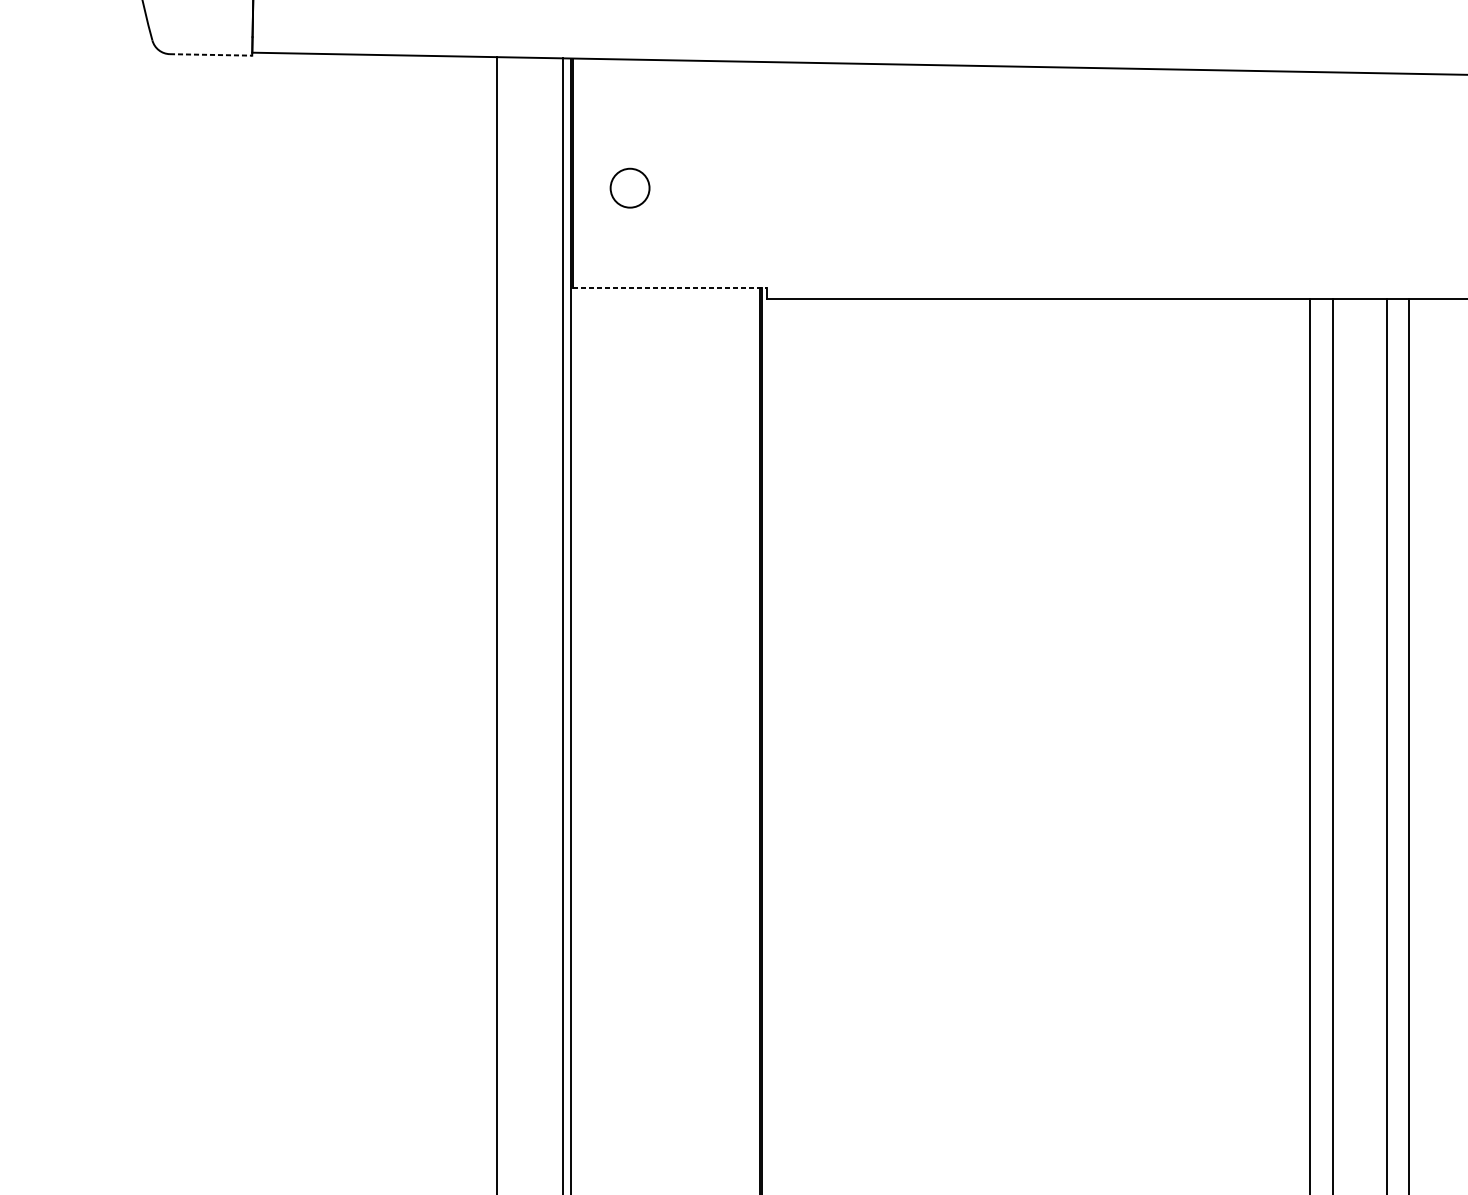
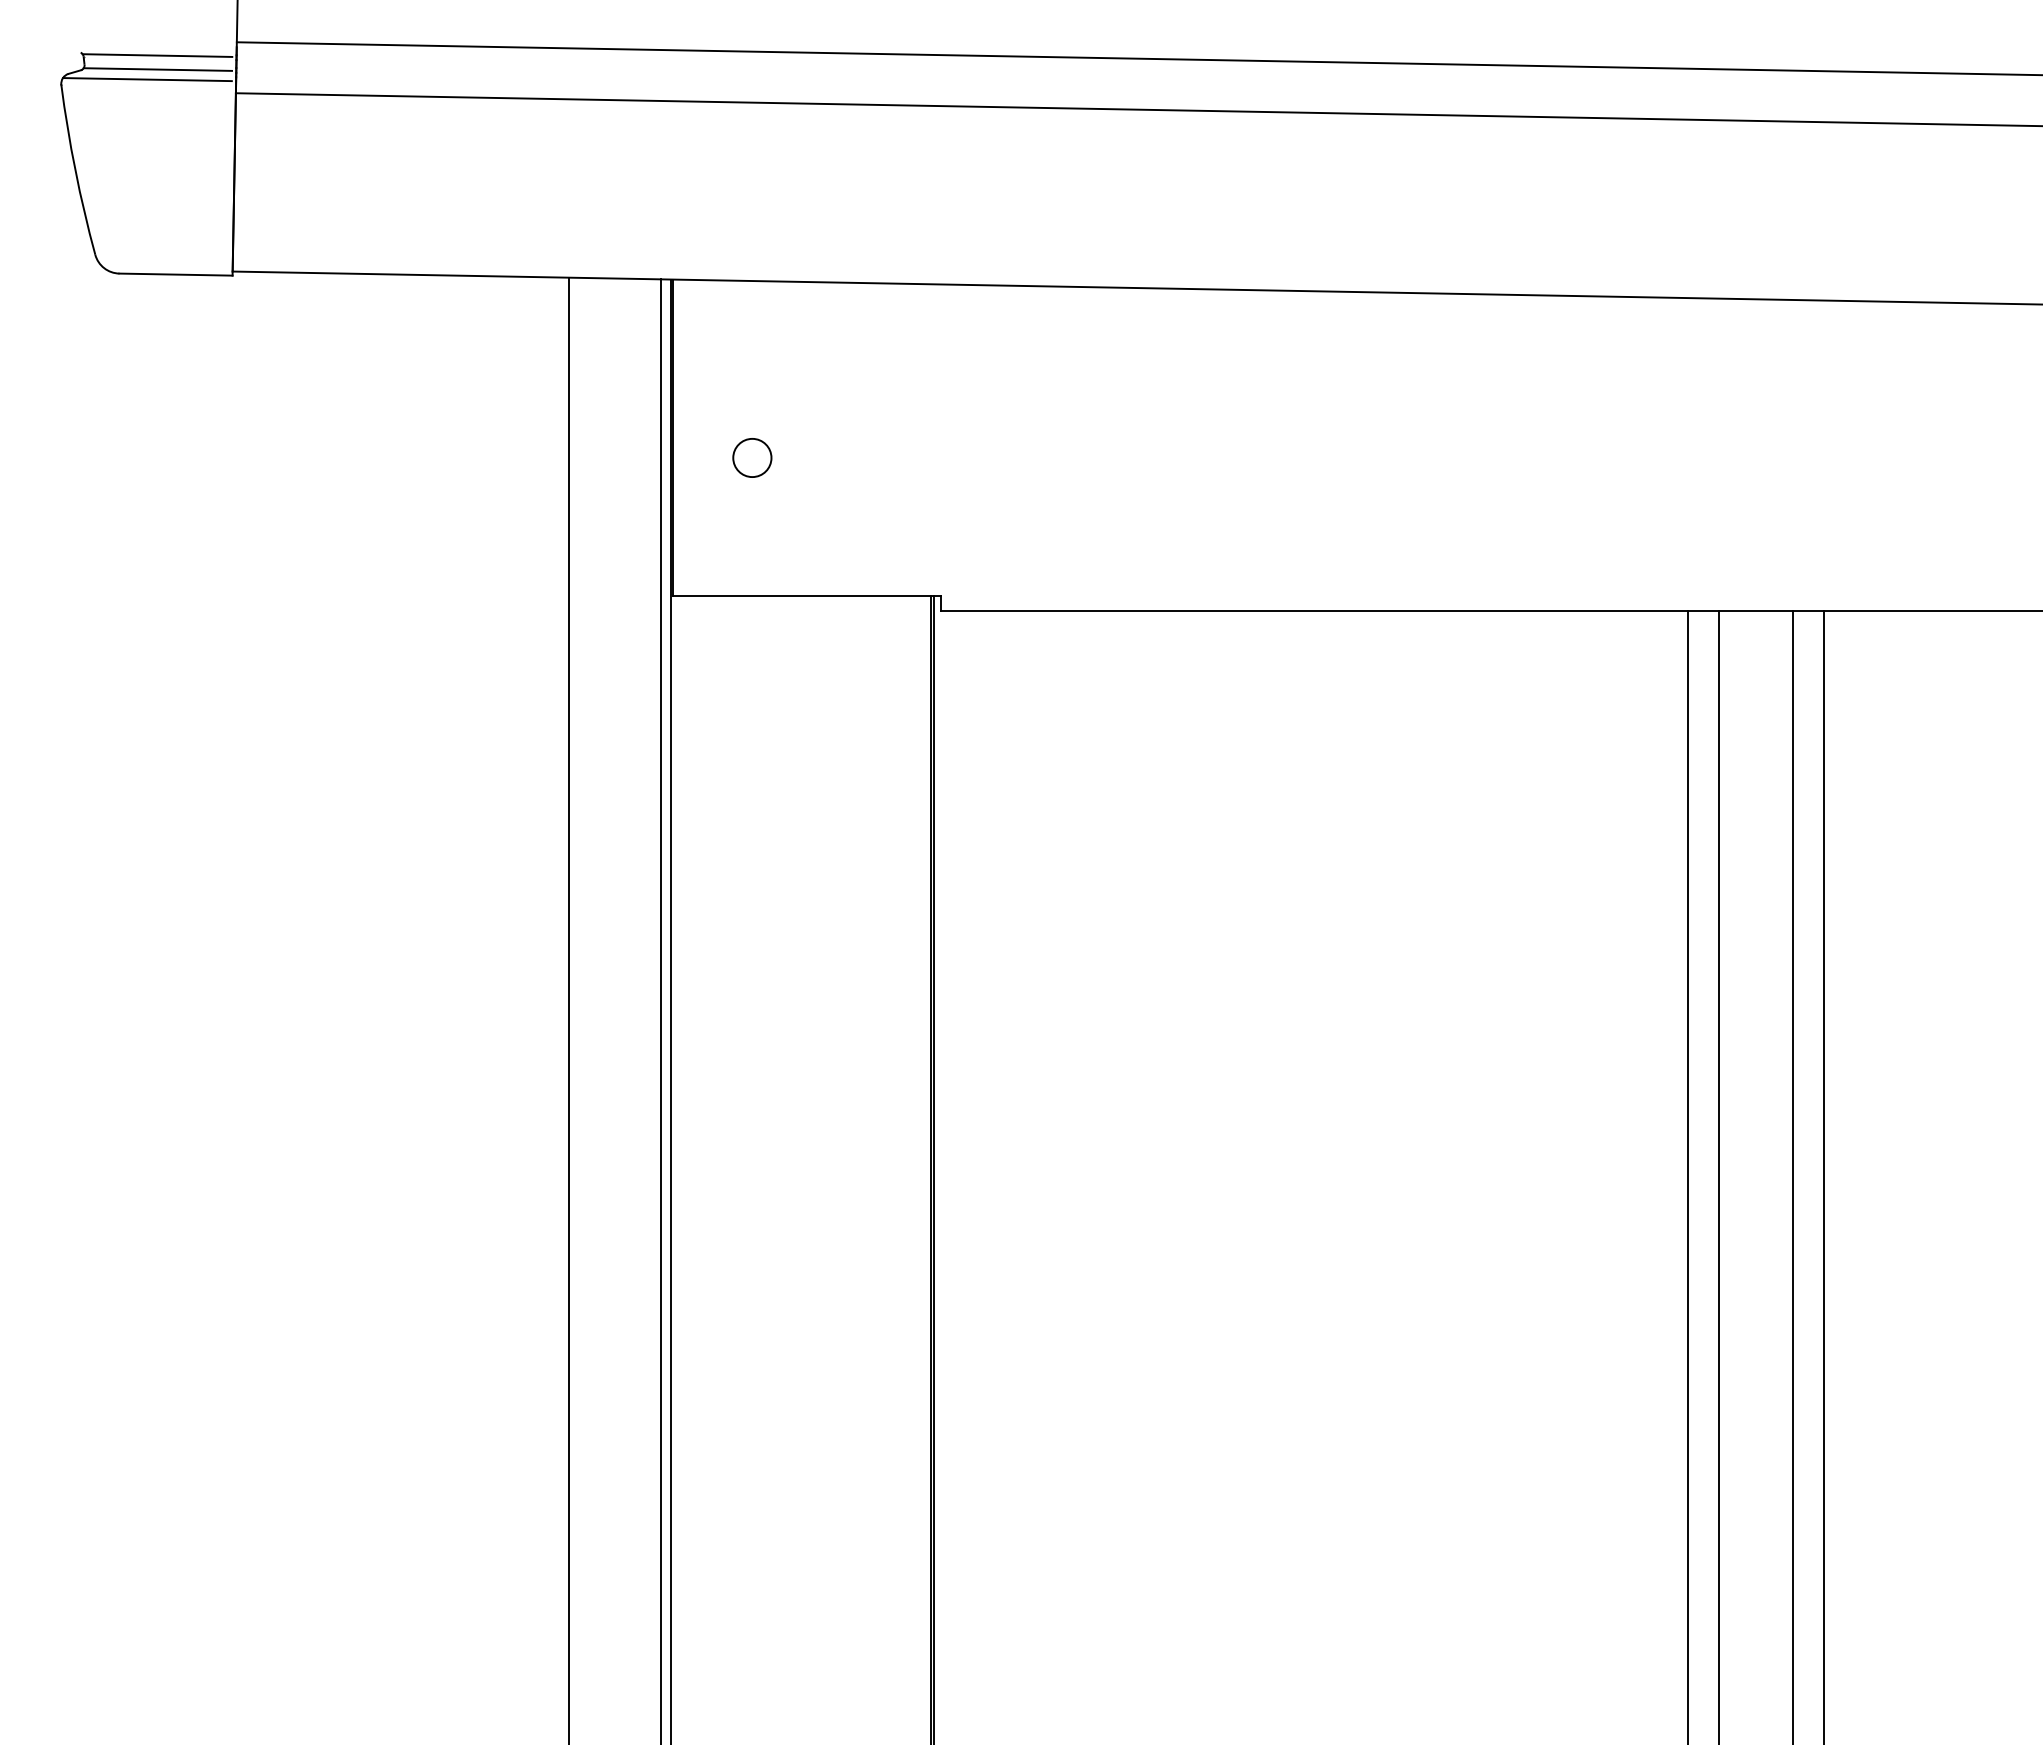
line: (211, 54) -> (176, 274), dashed -> solid
circle: (630, 187) -> (752, 457), size x0.71
line: (670, 288) -> (807, 595), dashed -> solid

